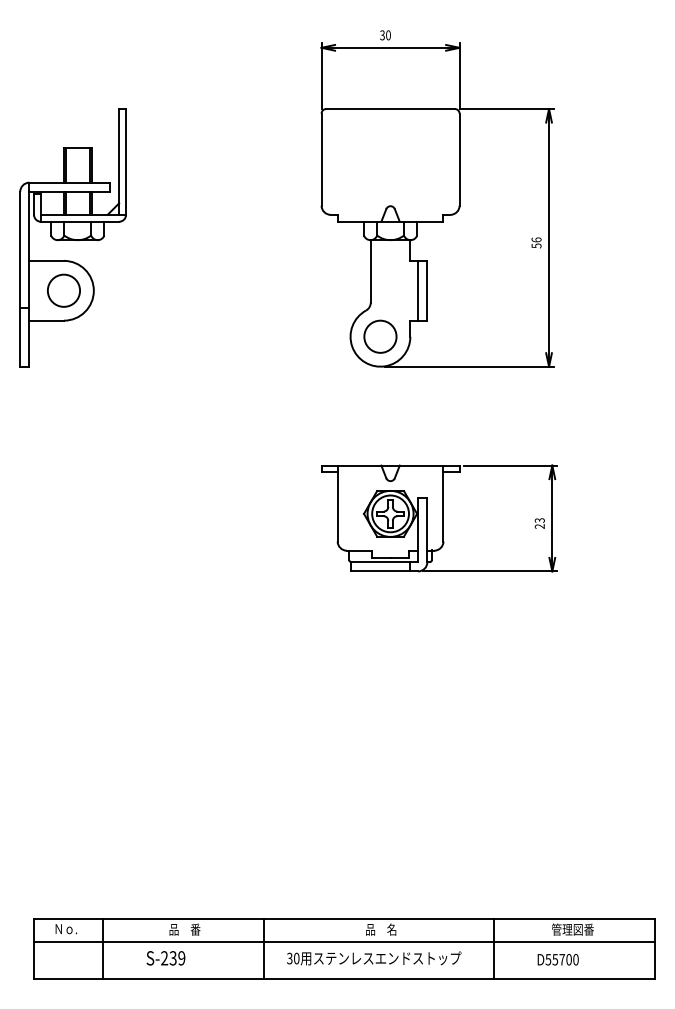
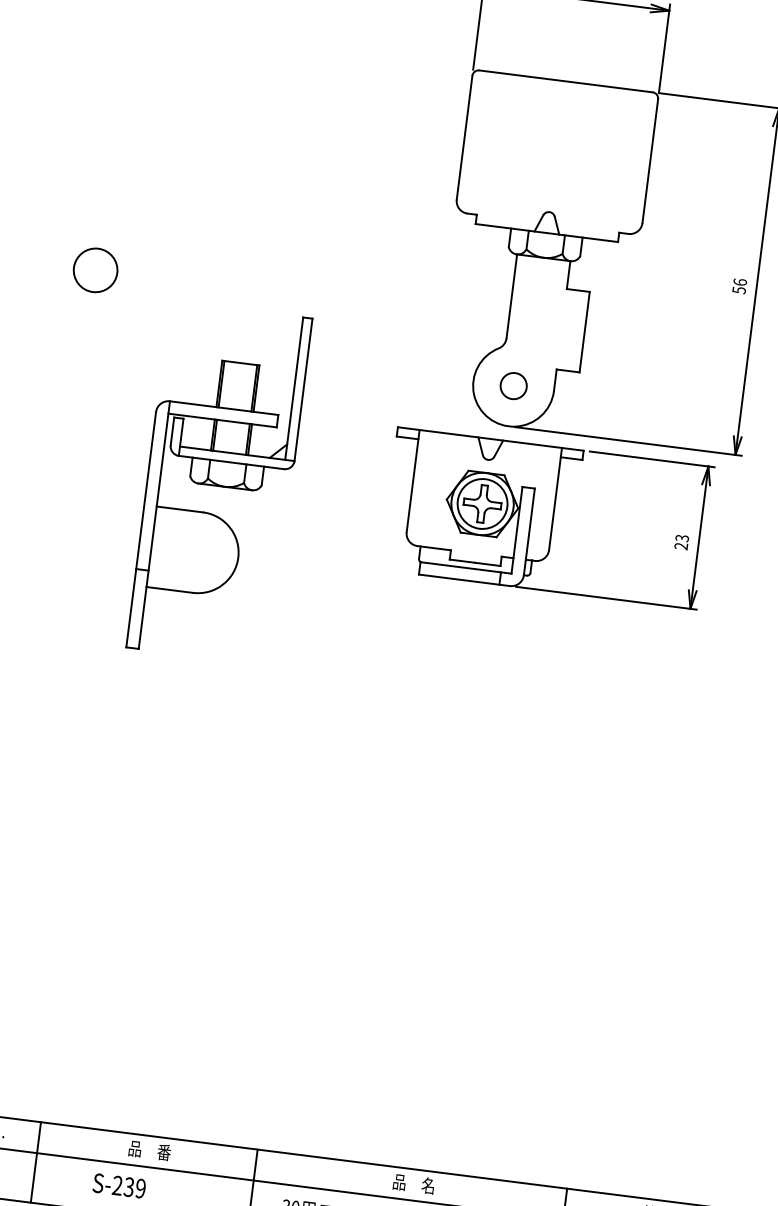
part: (72, 237) -> (218, 482), moved
line: (418, 290) -> (572, 330), removed
circle: (380, 336) -> (513, 385), size x0.6
part: (439, 518) -> (547, 518), moved

